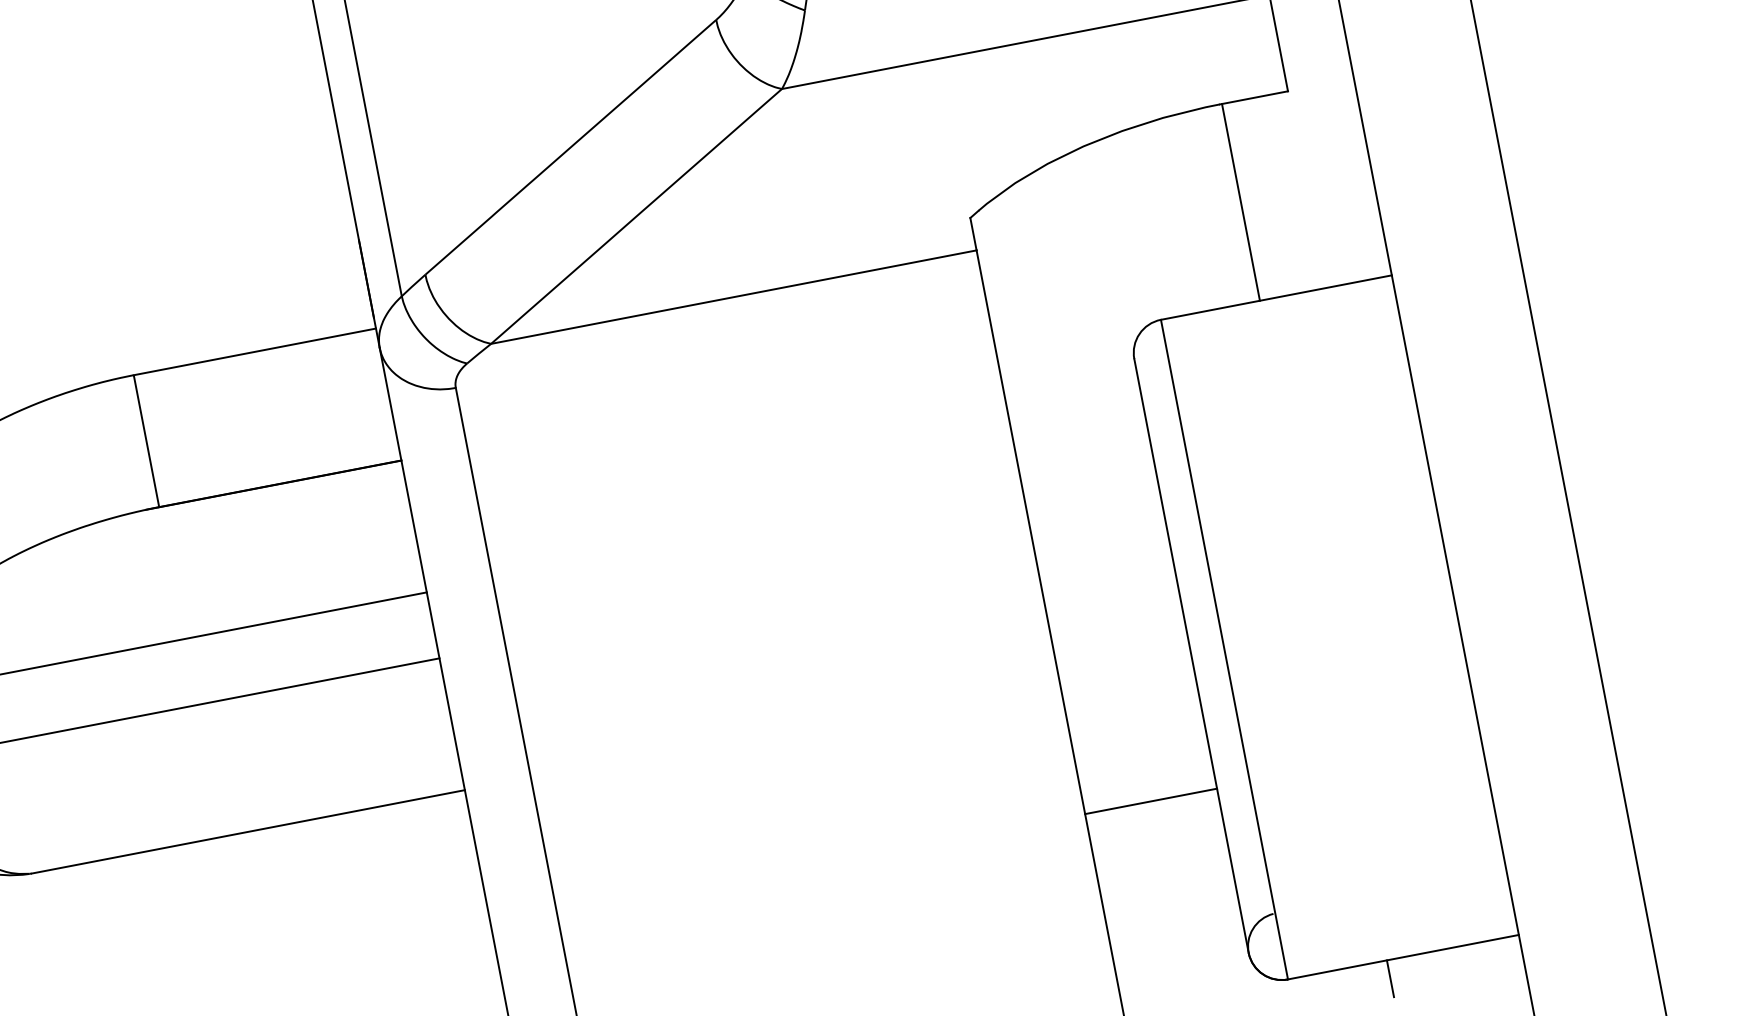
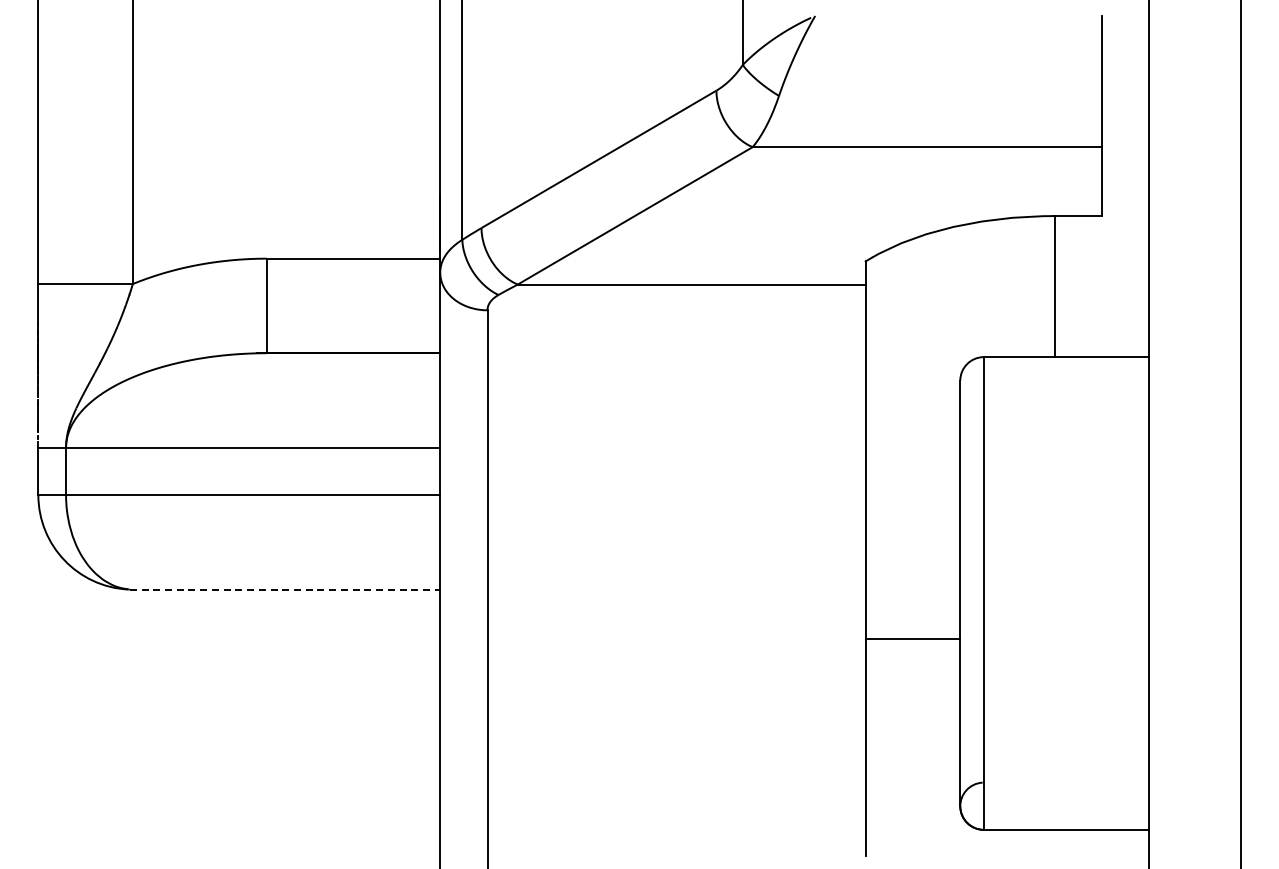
line: (1150, 801) -> (912, 638), moved
line: (249, 831) -> (285, 589), solid -> dashed
line: (1389, 978) -> (1054, 842), removed

